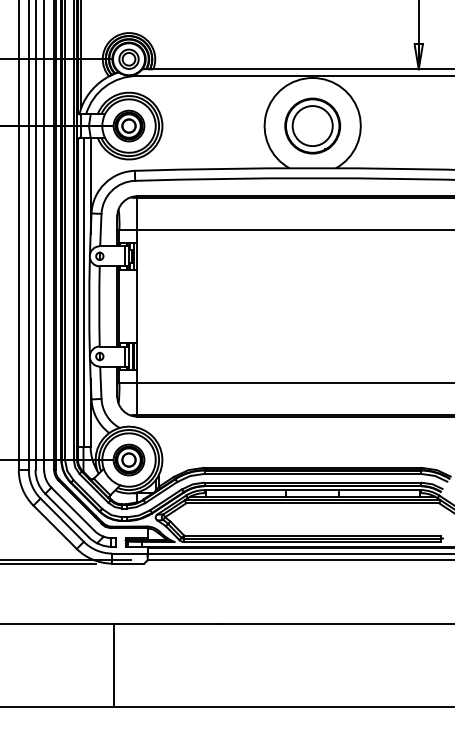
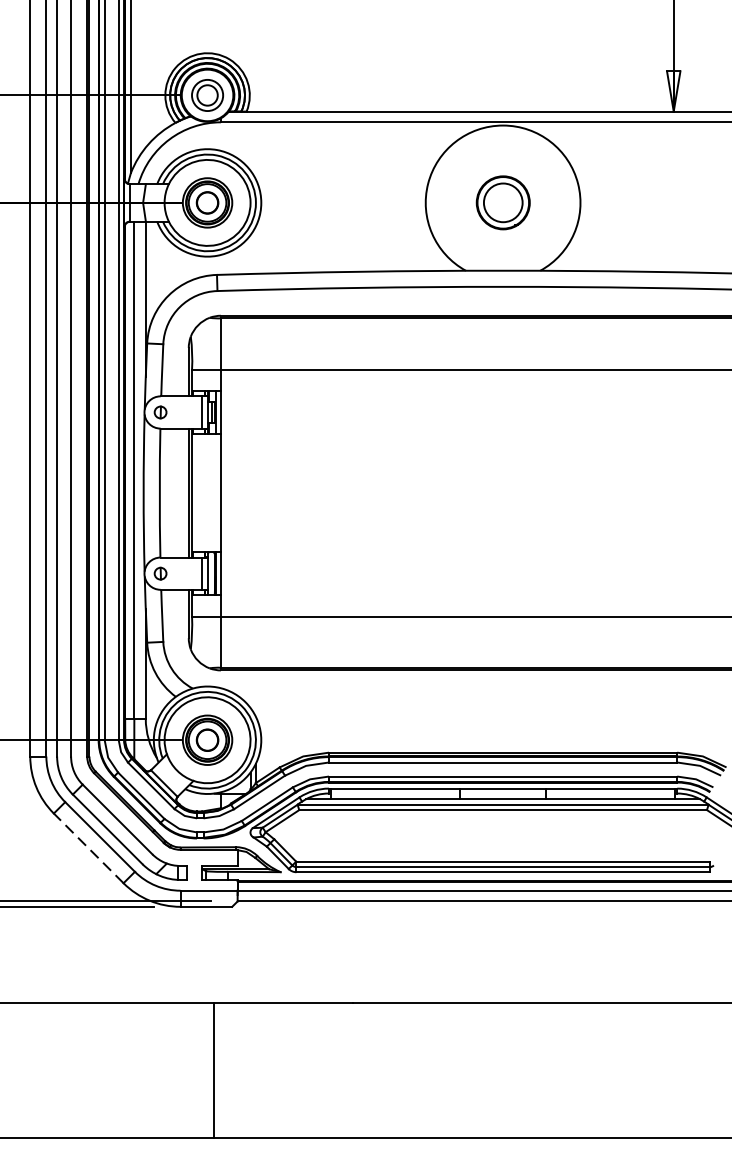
part: (312, 125) -> (502, 201), size x0.6
line: (55, 527) -> (89, 848), solid -> dashed
line: (114, 665) -> (214, 1070), moved

